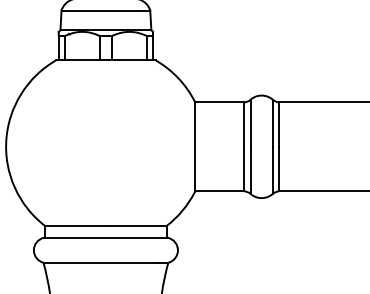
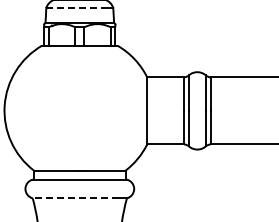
line: (104, 11) -> (78, 8), solid -> dashed
line: (100, 262) -> (75, 198), solid -> dashed

